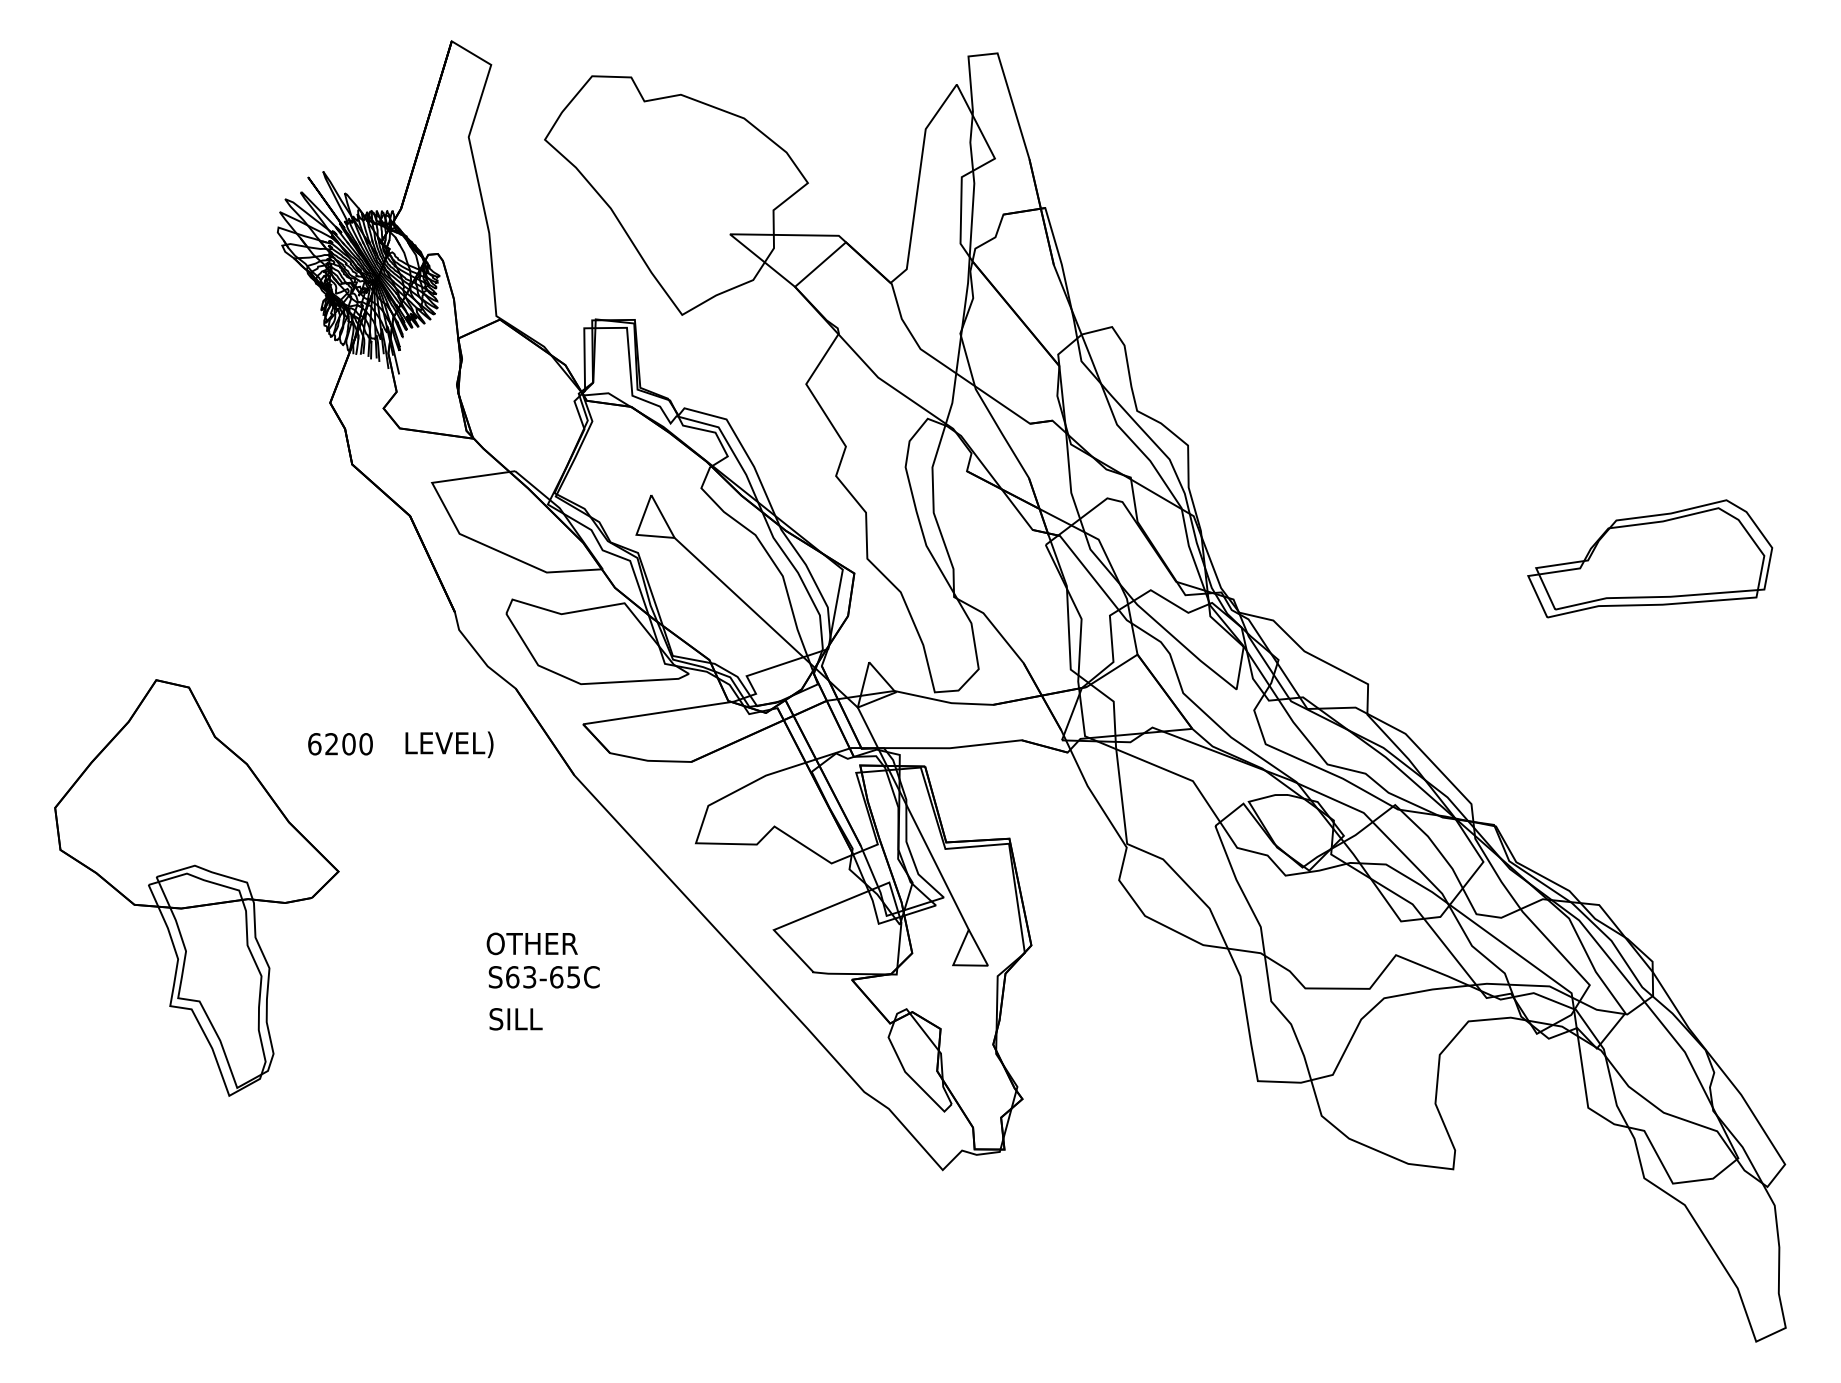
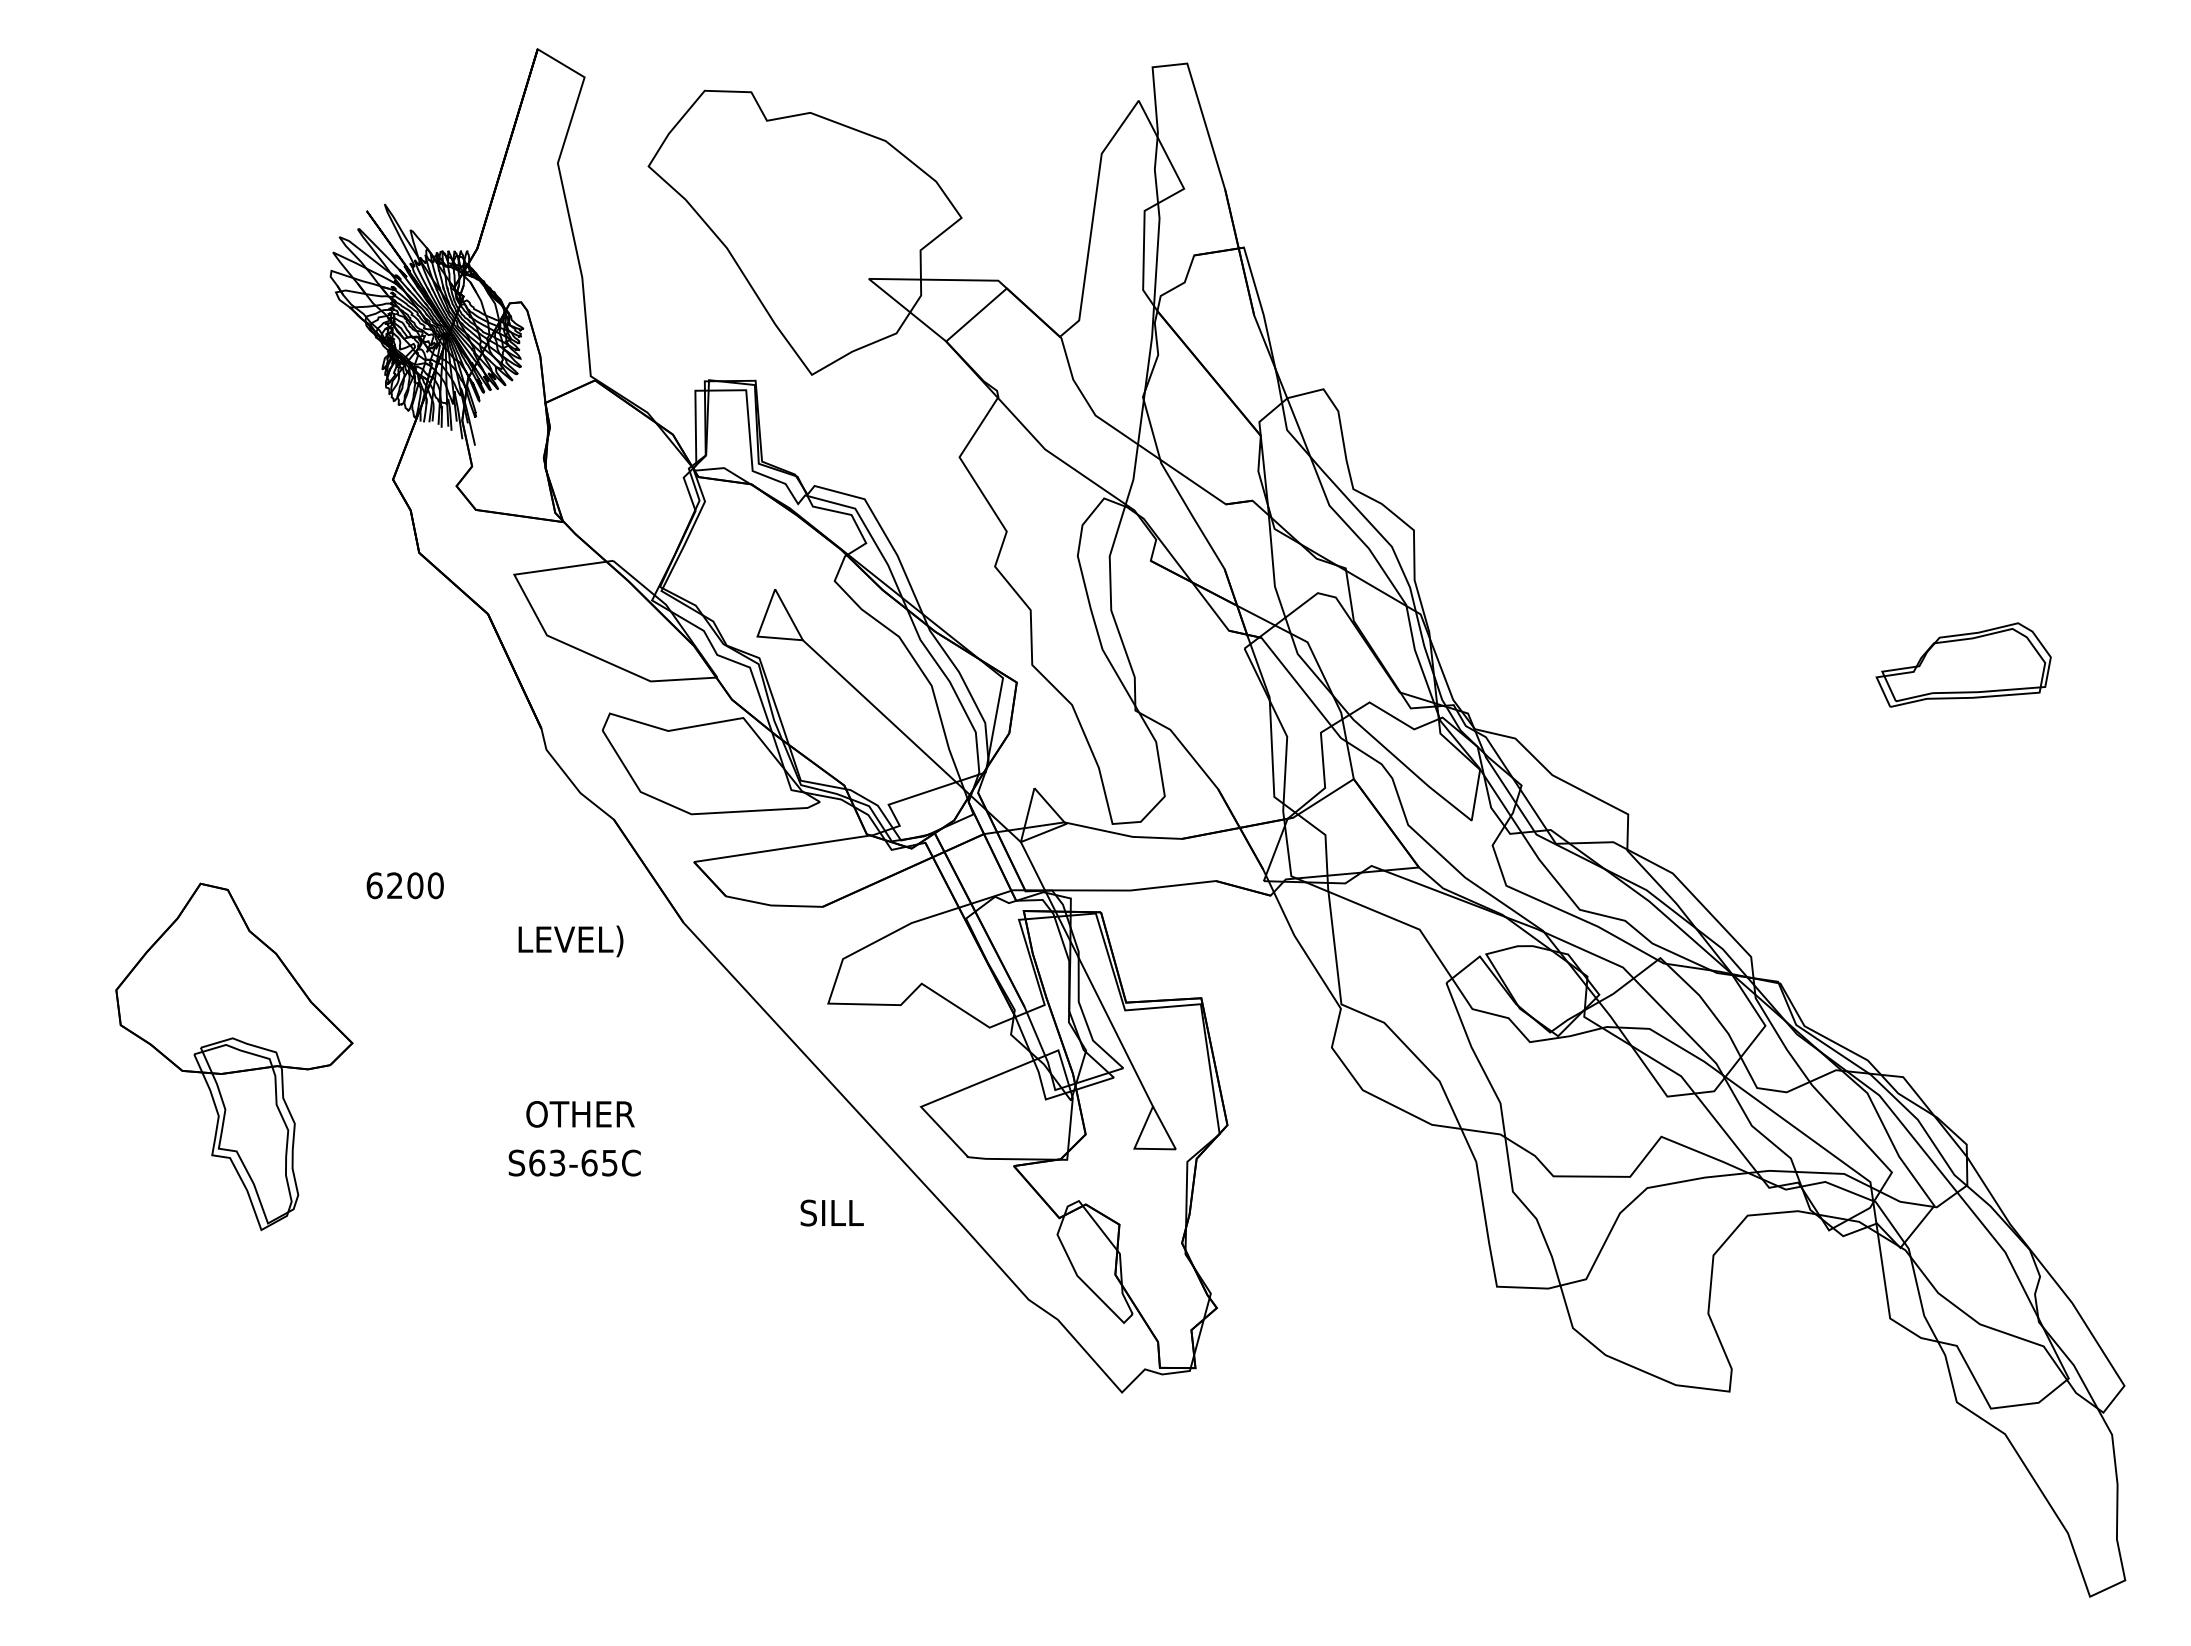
part: (1649, 558) -> (1963, 664), size x0.6
text: (449, 744) -> (570, 941), moved
part: (197, 887) -> (234, 1056), size x0.7
text: (532, 944) -> (580, 1114), moved
text: (544, 976) -> (574, 1162), moved
text: (515, 1018) -> (831, 1212), moved

